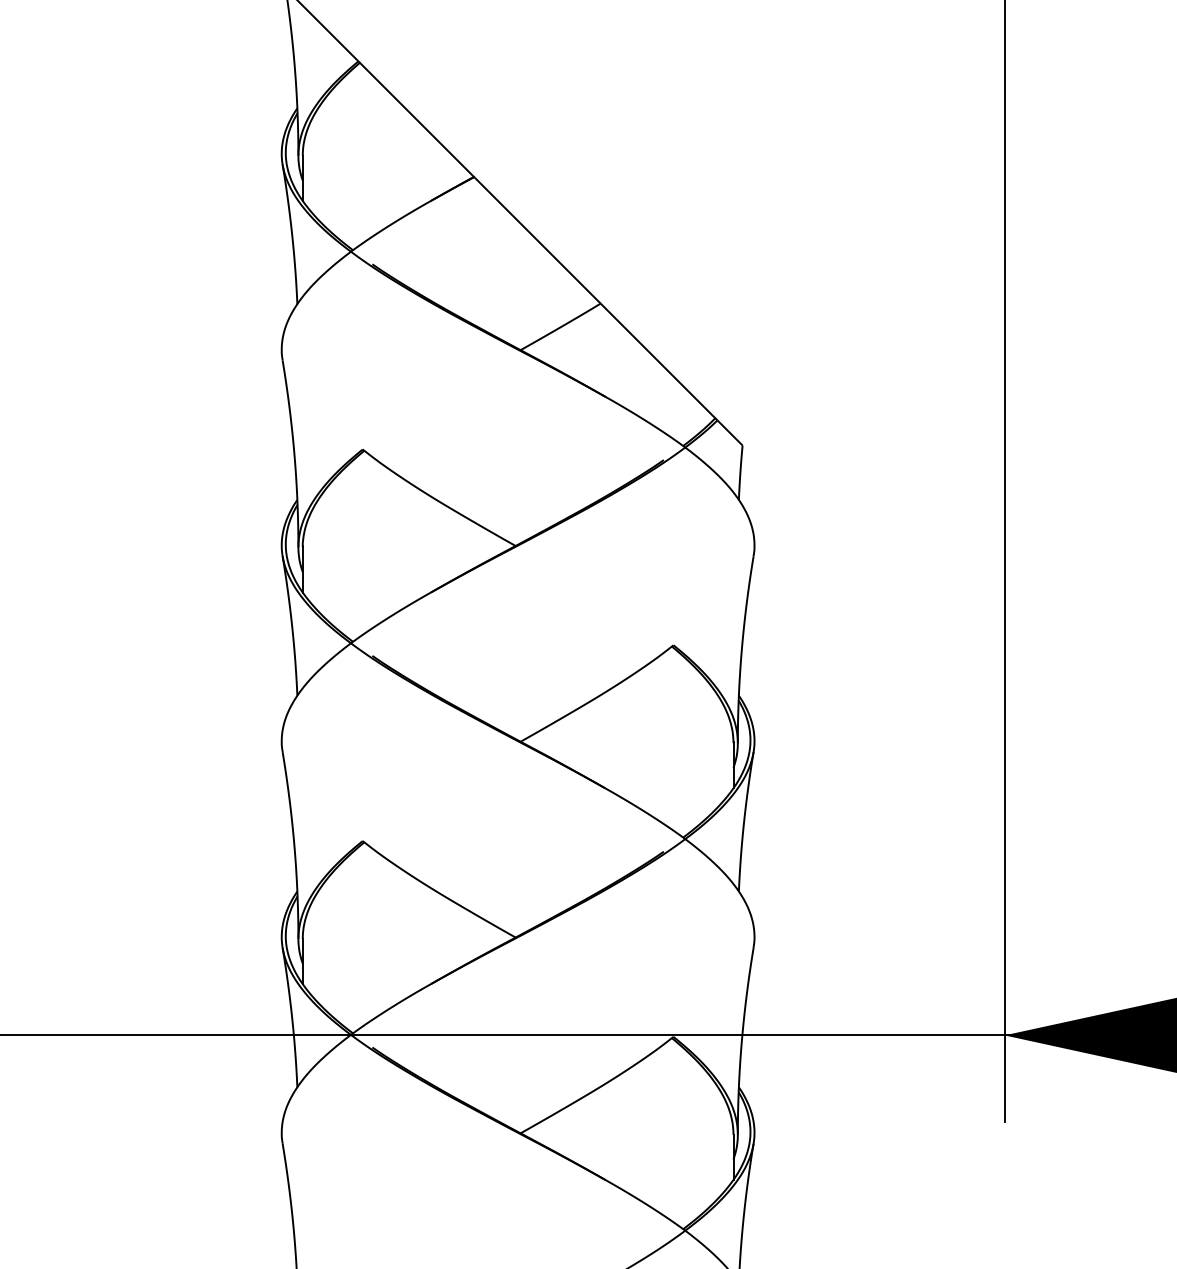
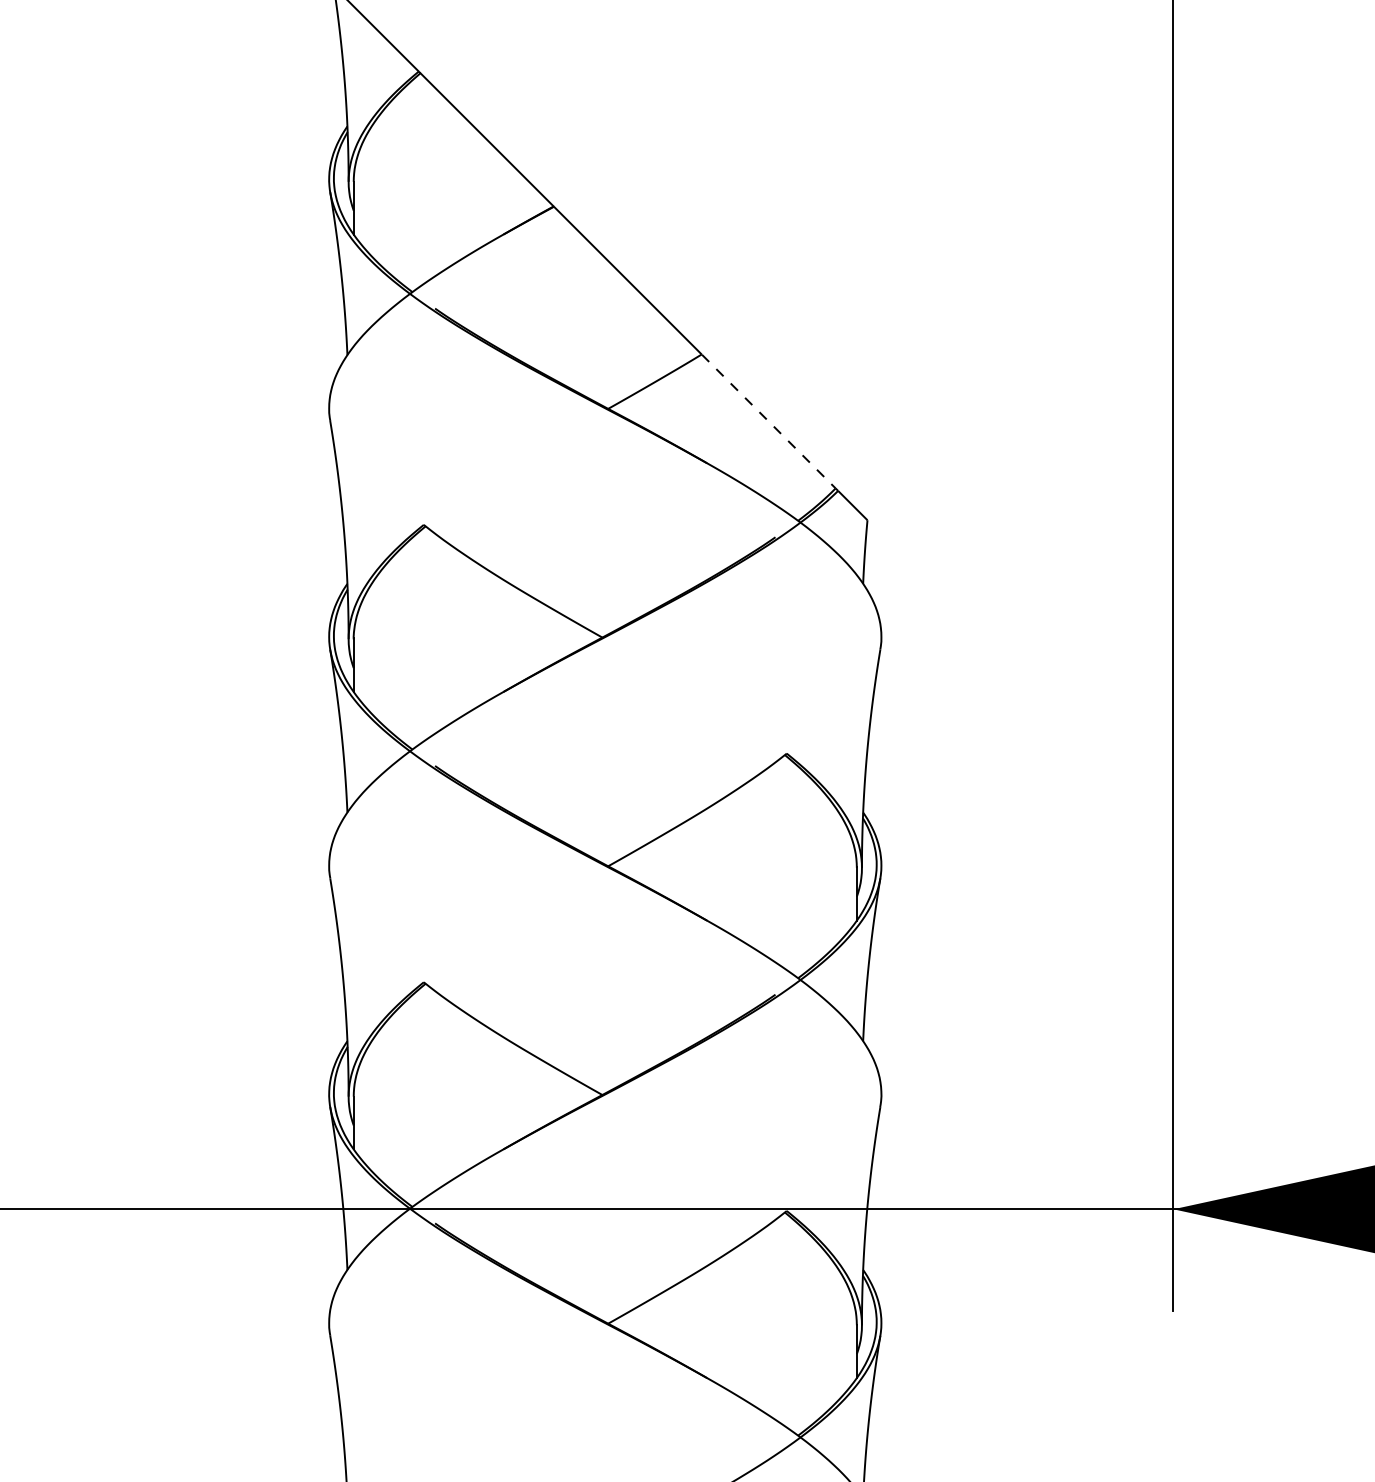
line: (658, 361) -> (769, 422), solid -> dashed

